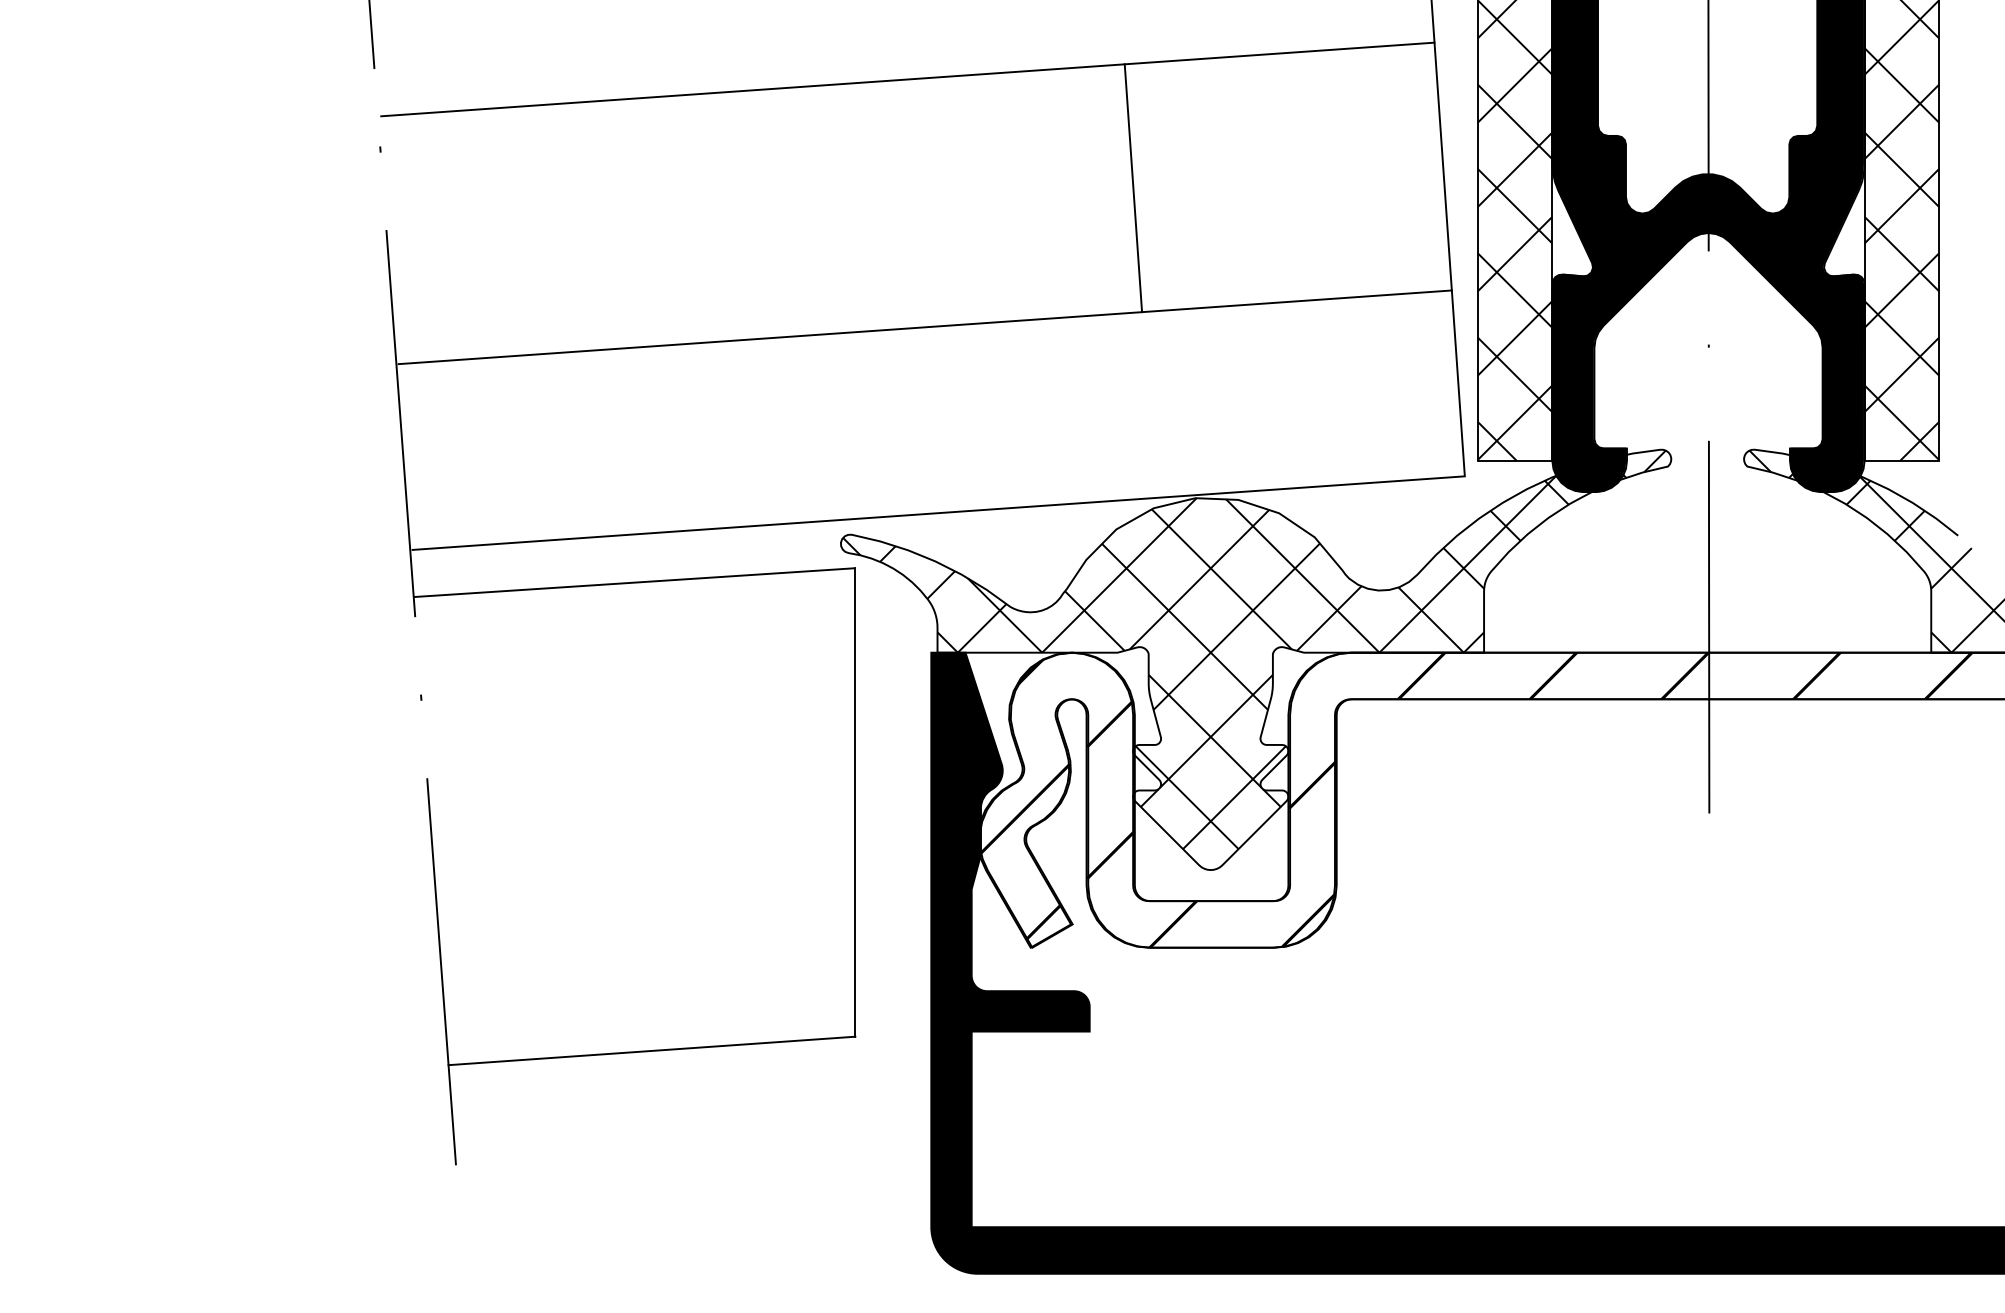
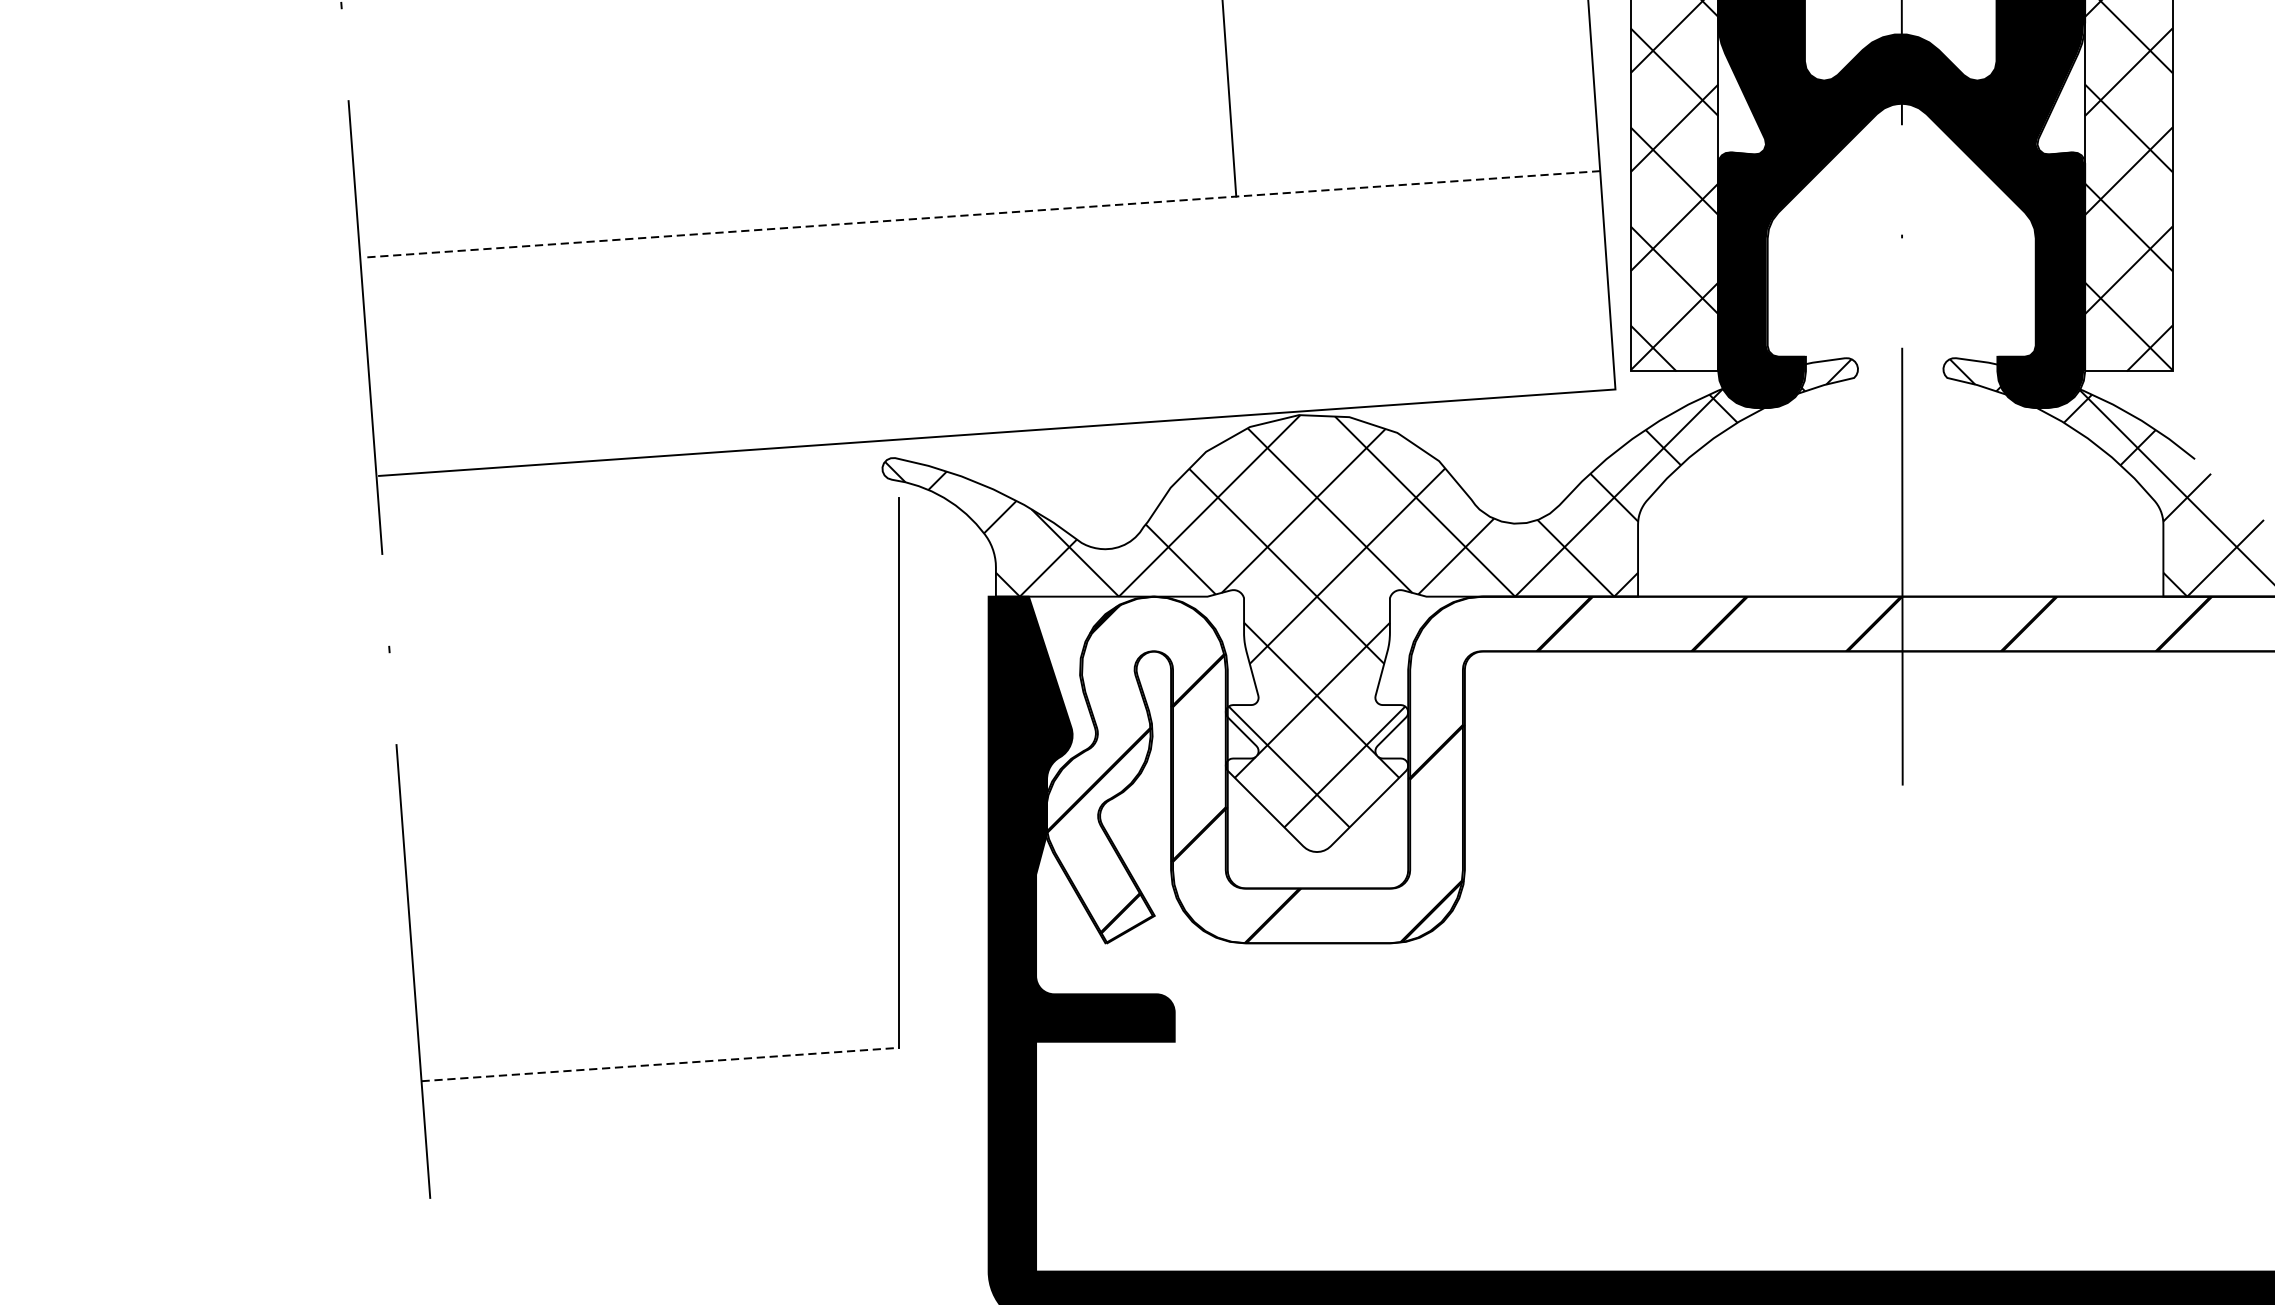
line: (925, 327) -> (981, 214), solid -> dashed
line: (633, 582) -> (638, 514), removed
line: (651, 1050) -> (659, 1063), solid -> dashed

